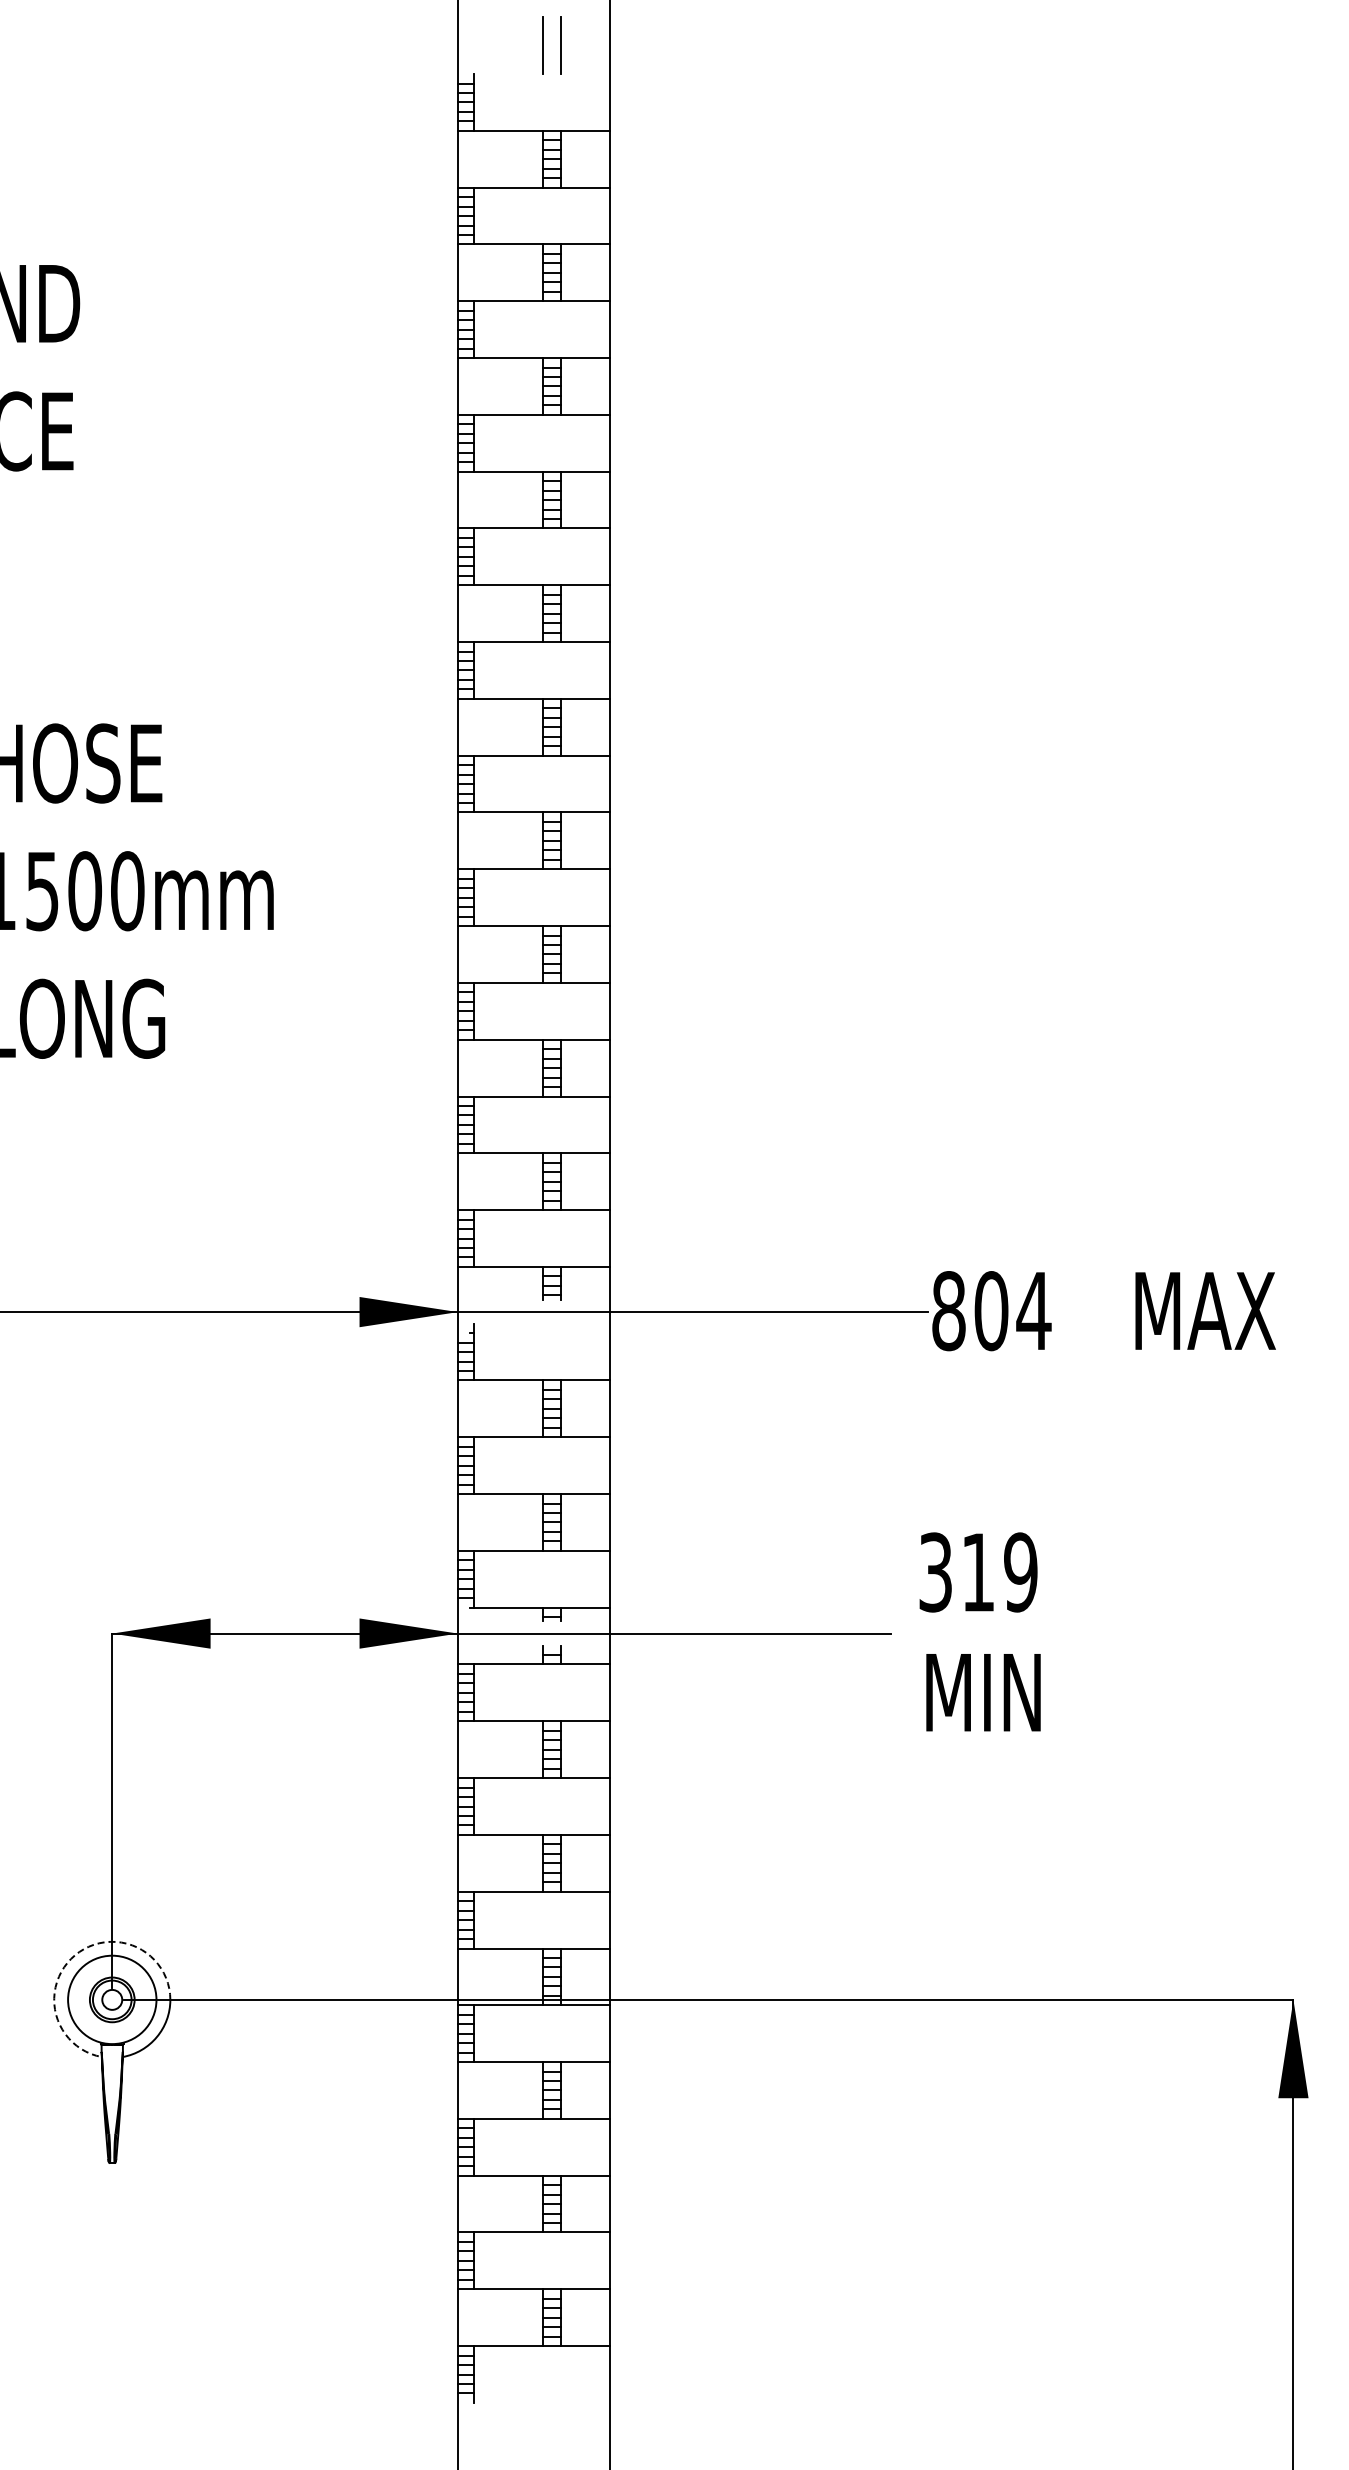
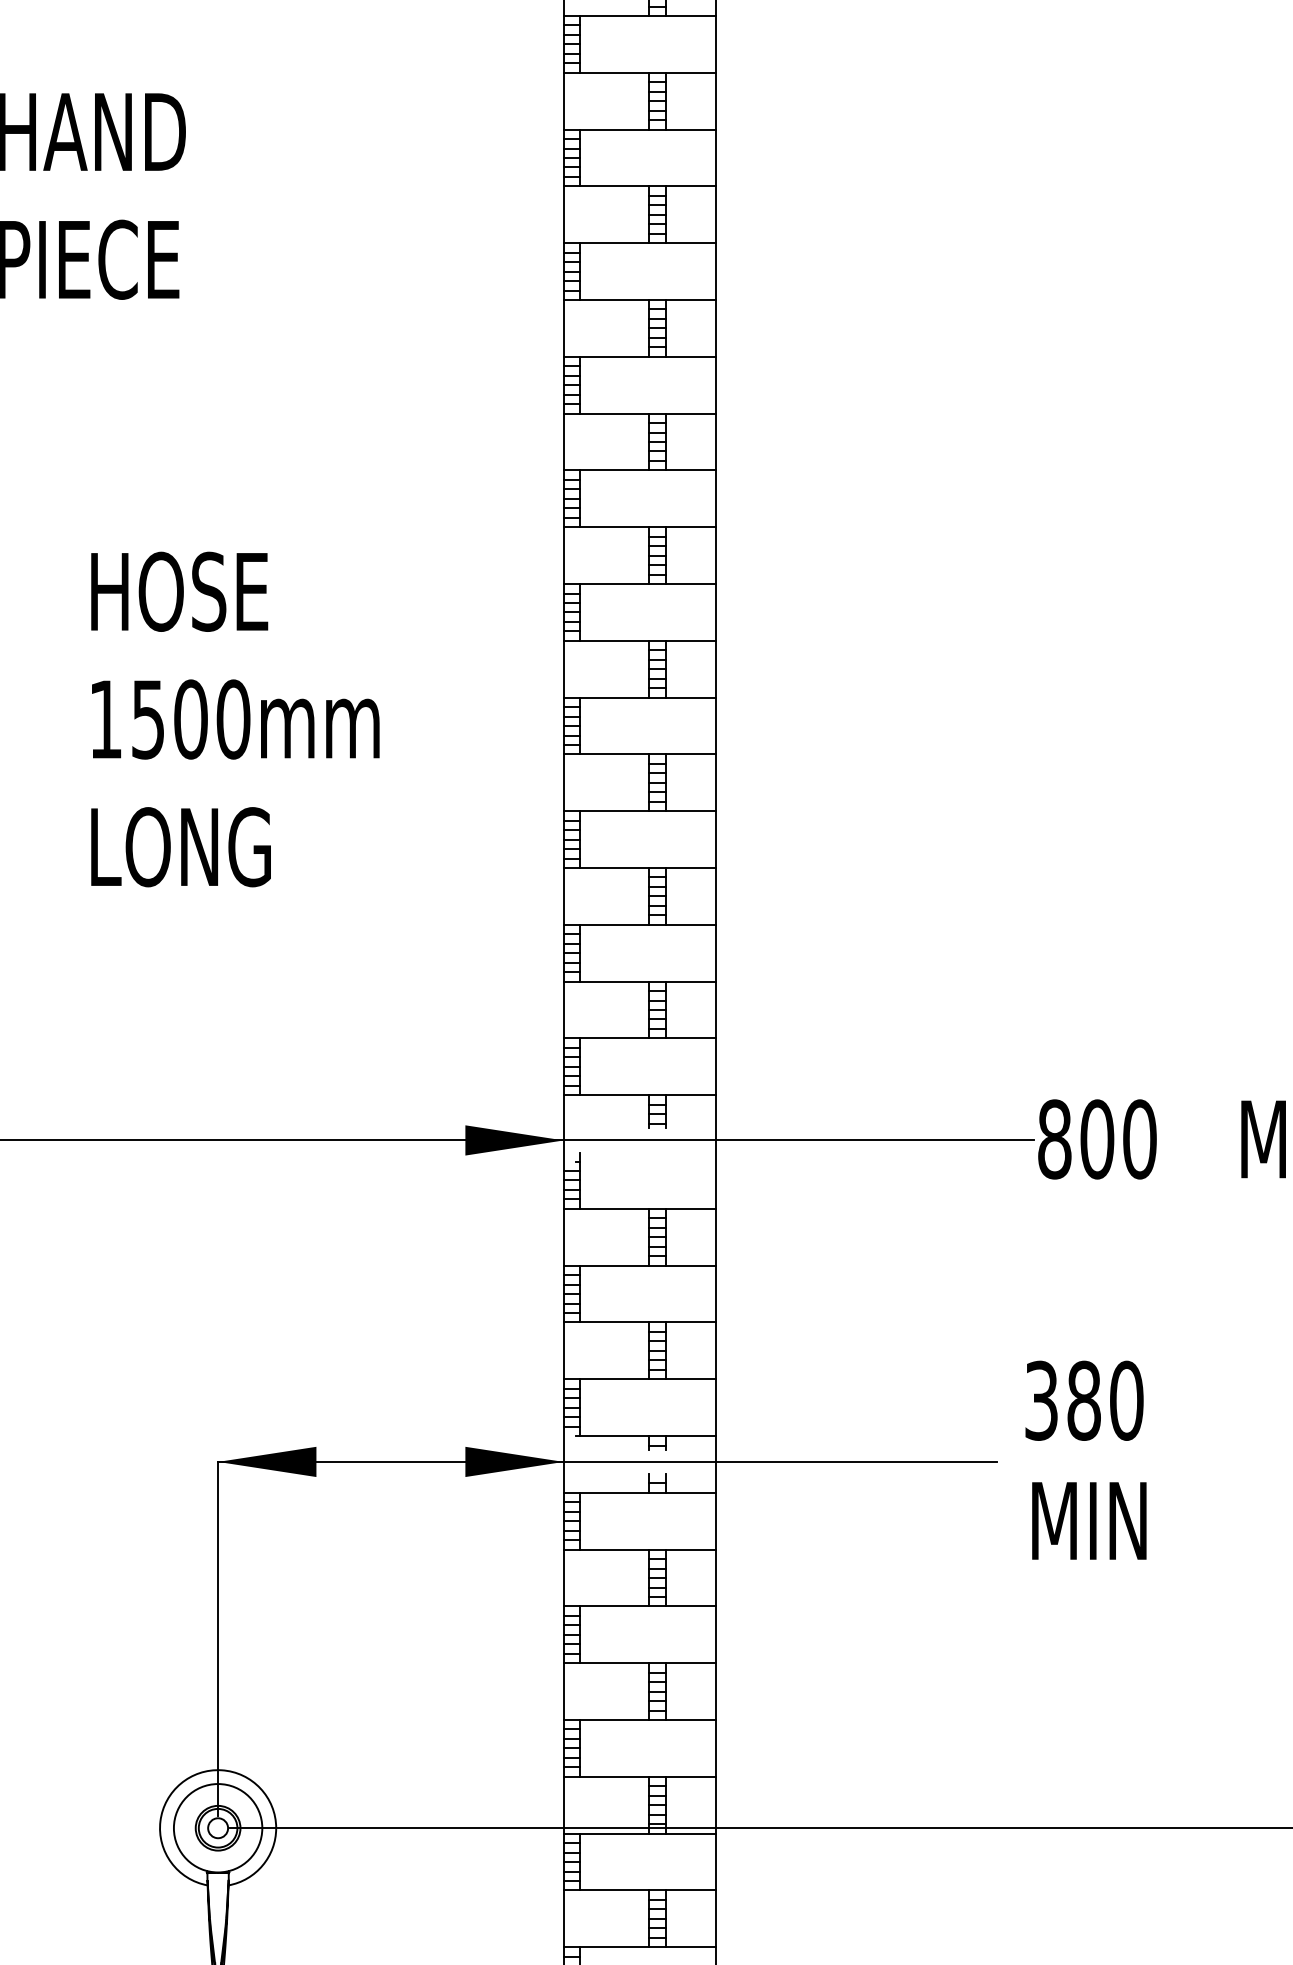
text: (1033, 1311) -> (1139, 1139), 804 -> 800
text: (999, 1572) -> (1105, 1400), 319 -> 380
arc: (75, 1955) -> (181, 1783), dashed -> solid

